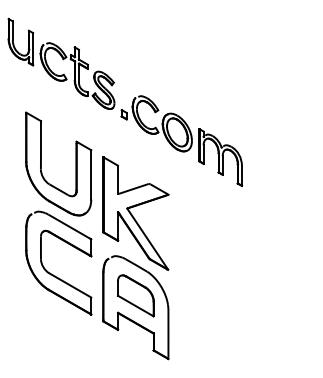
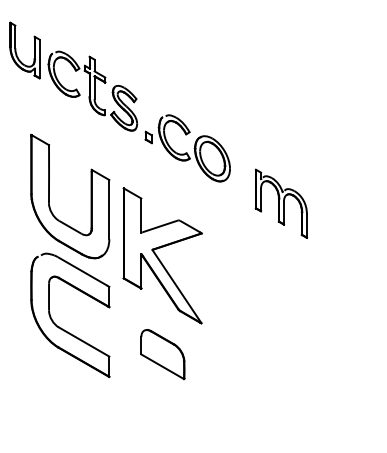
part: (220, 157) -> (281, 203), moved
part: (129, 318) -> (155, 381), removed

